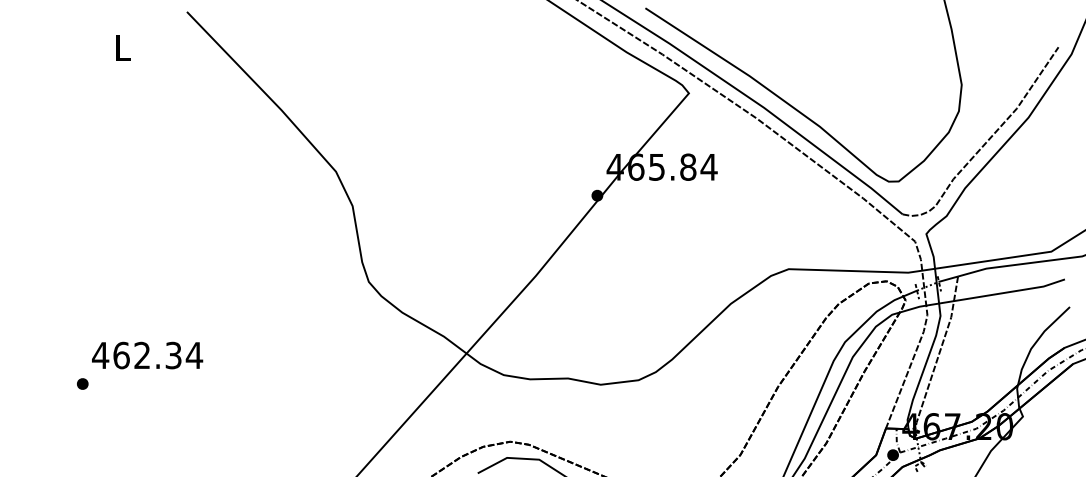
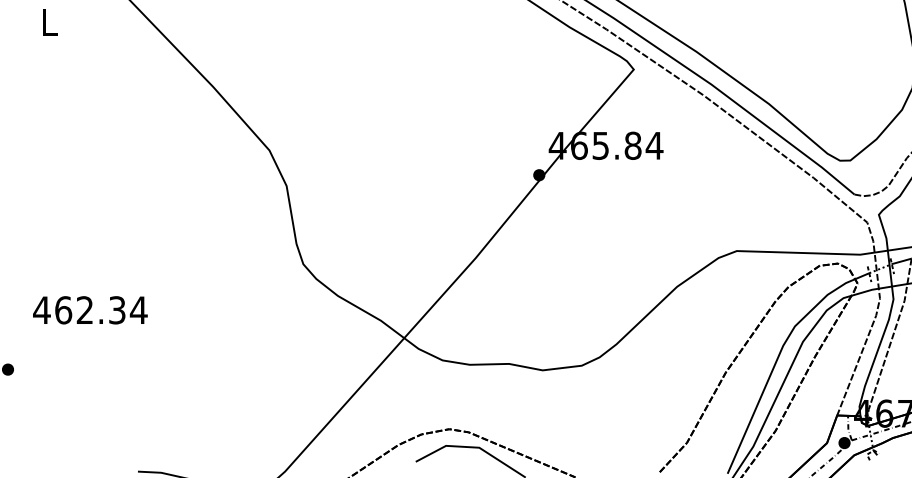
text: (147, 355) -> (90, 310), moved

